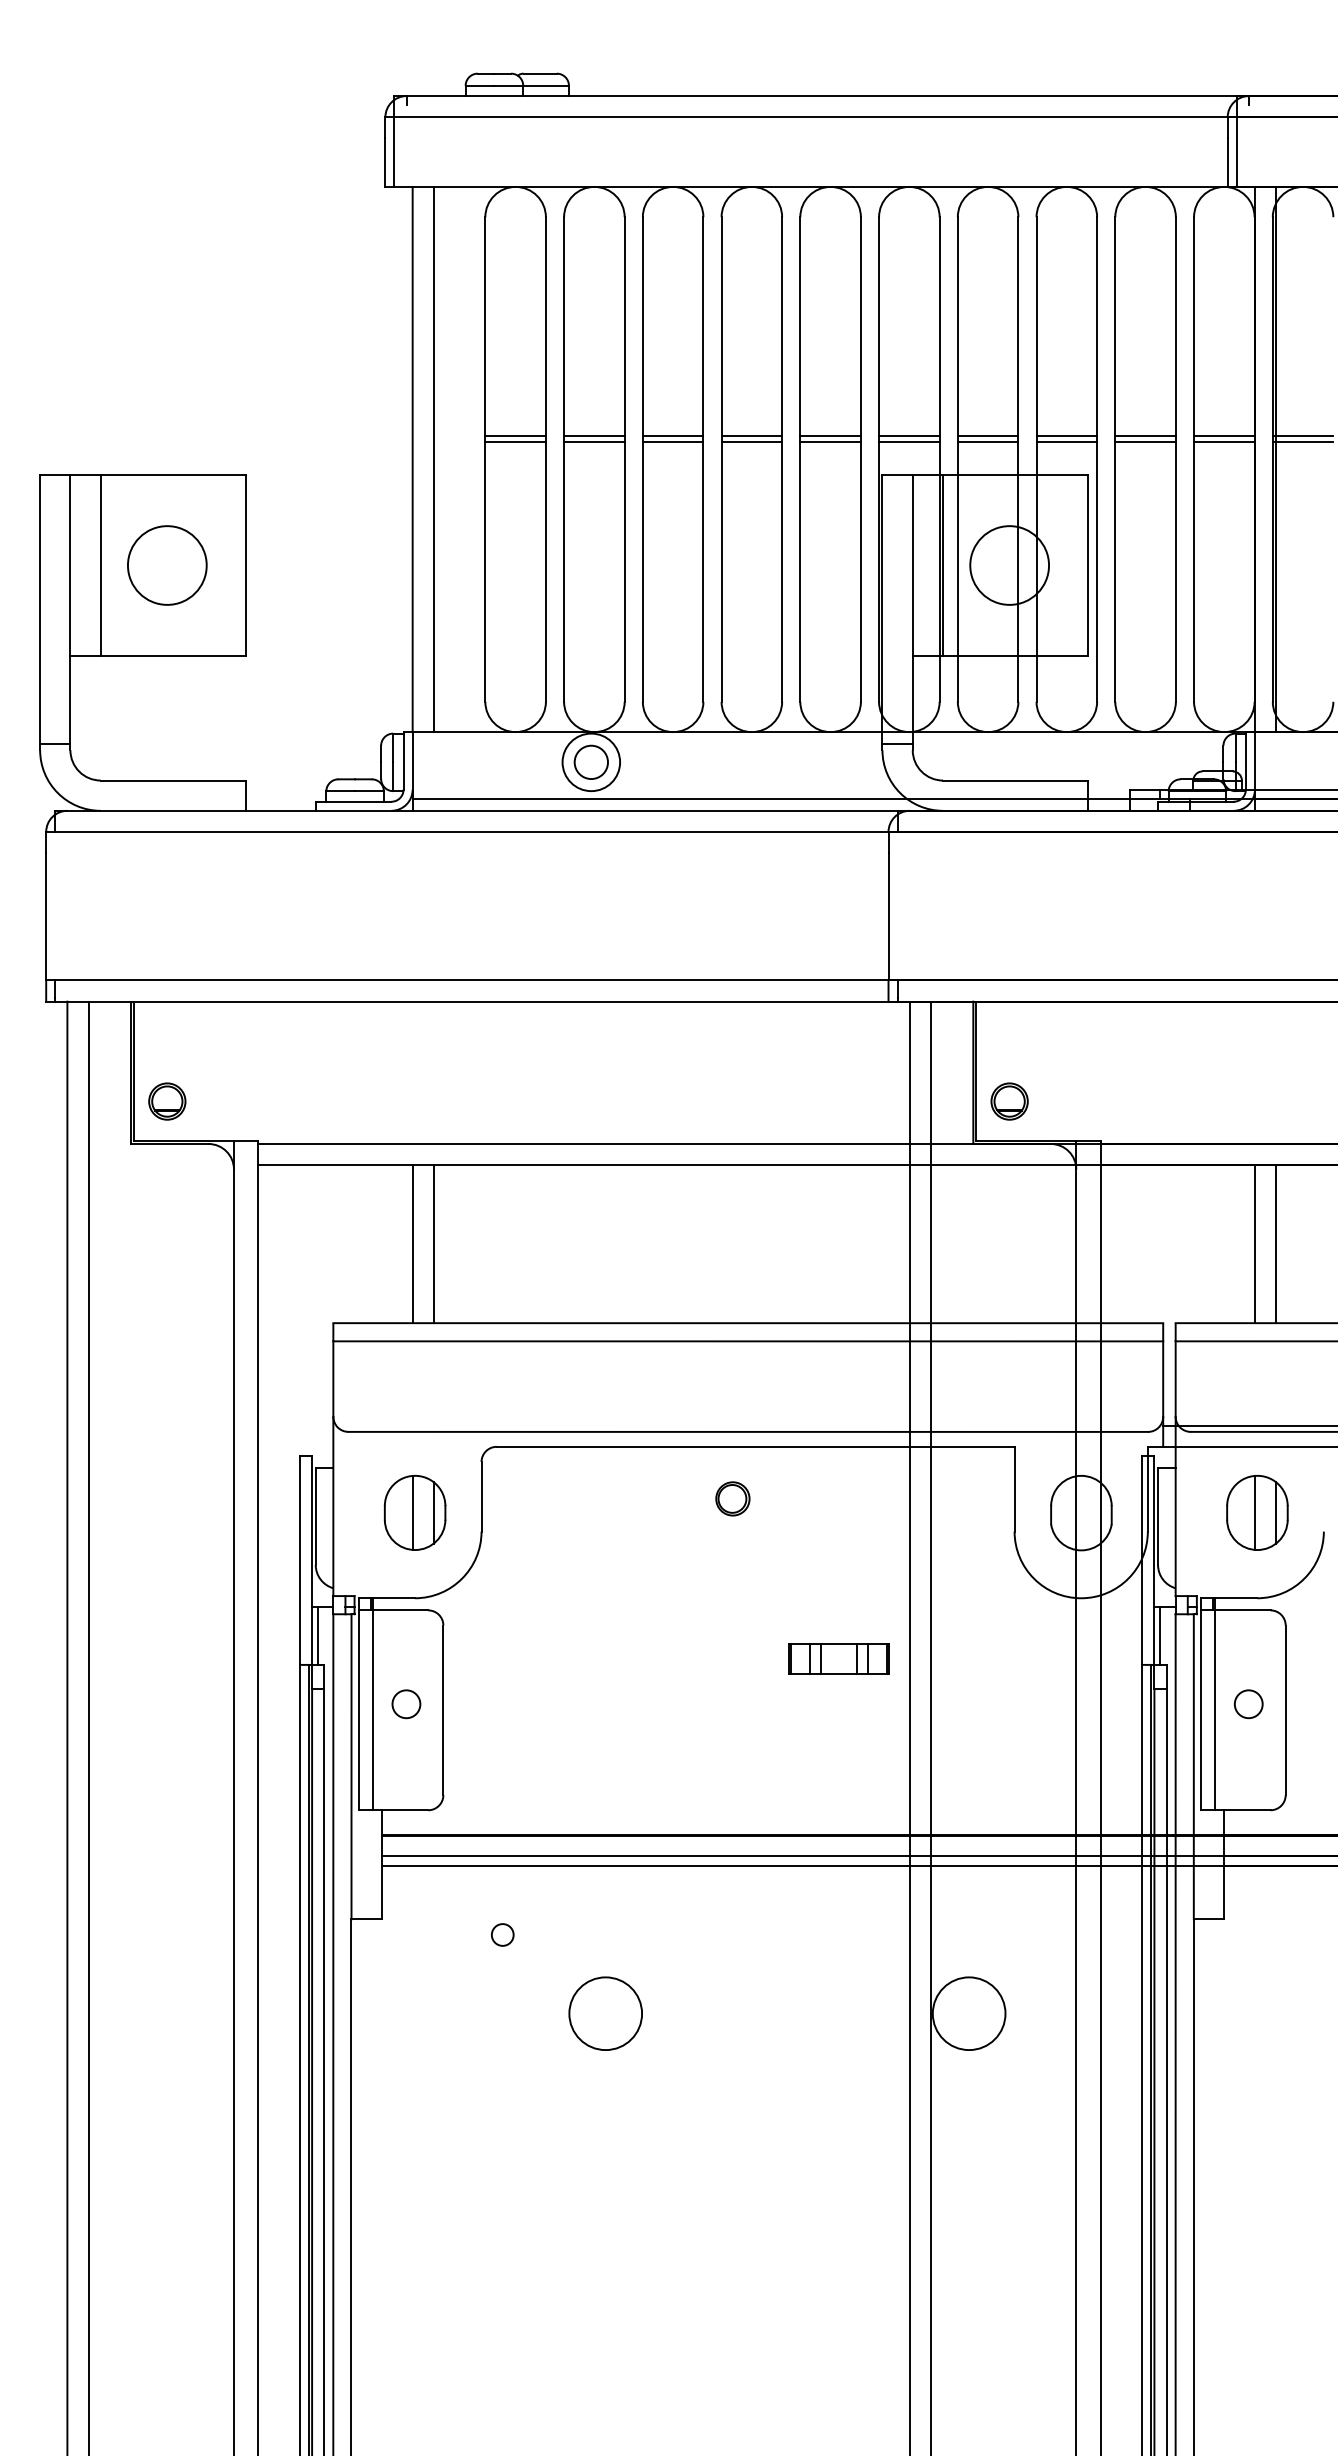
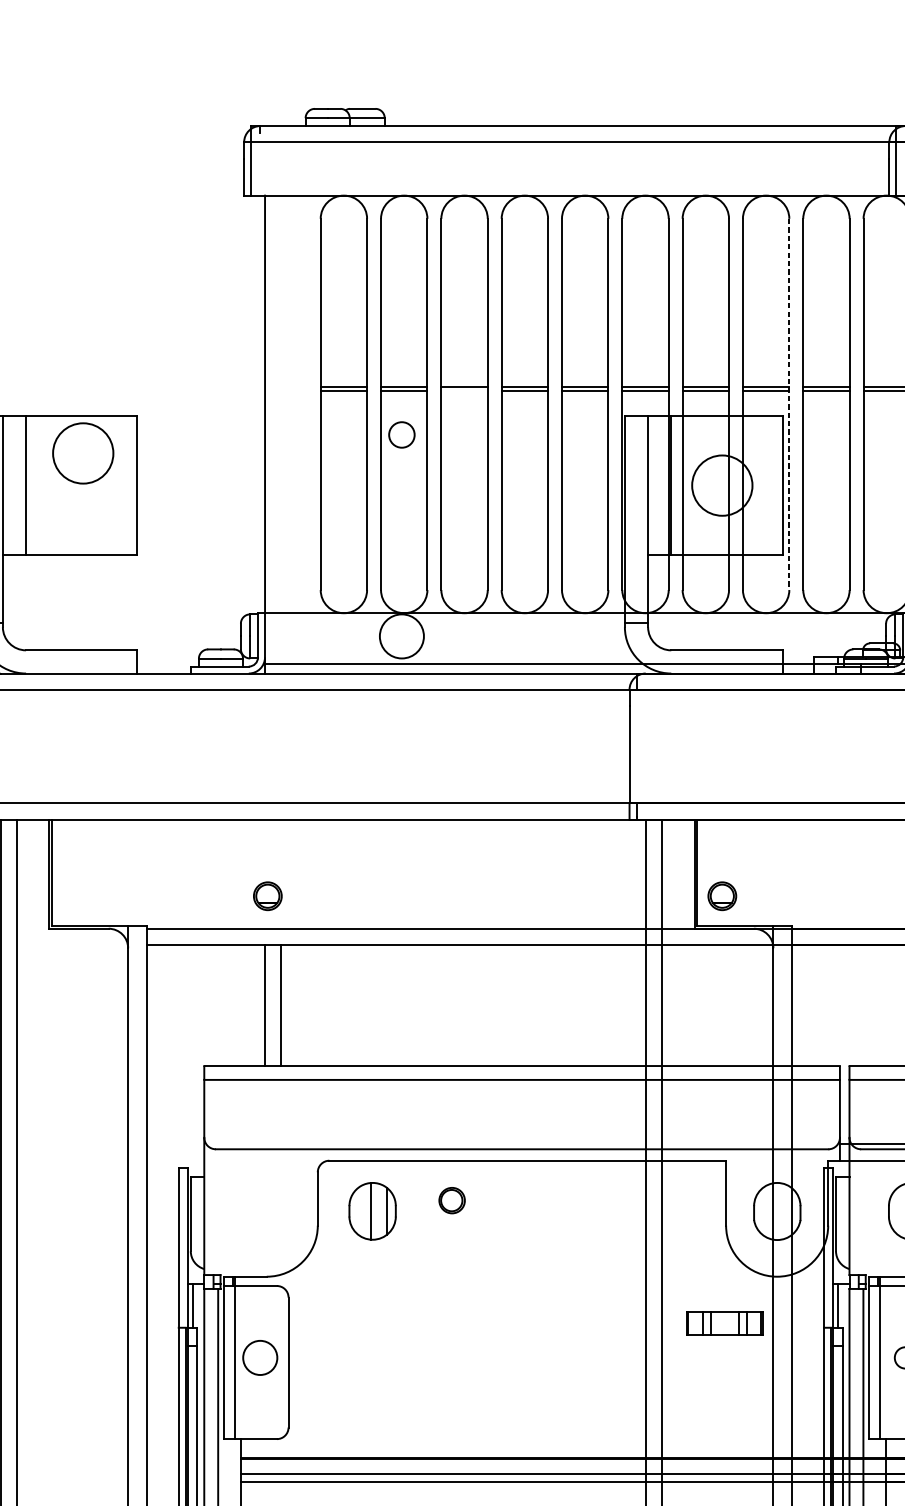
line: (672, 442) -> (464, 391), removed
line: (433, 459) -> (281, 404), removed
line: (1097, 460) -> (789, 405), solid -> dashed
circle: (167, 565) -> (83, 453), moved
circle: (590, 761) -> (401, 434), moved
part: (167, 1101) -> (267, 896), moved
part: (732, 1498) -> (451, 1200), moved
part: (414, 1512) -> (372, 1211), moved
part: (838, 1658) -> (724, 1322), moved
circle: (406, 1704) -> (260, 1358), size x1.6

